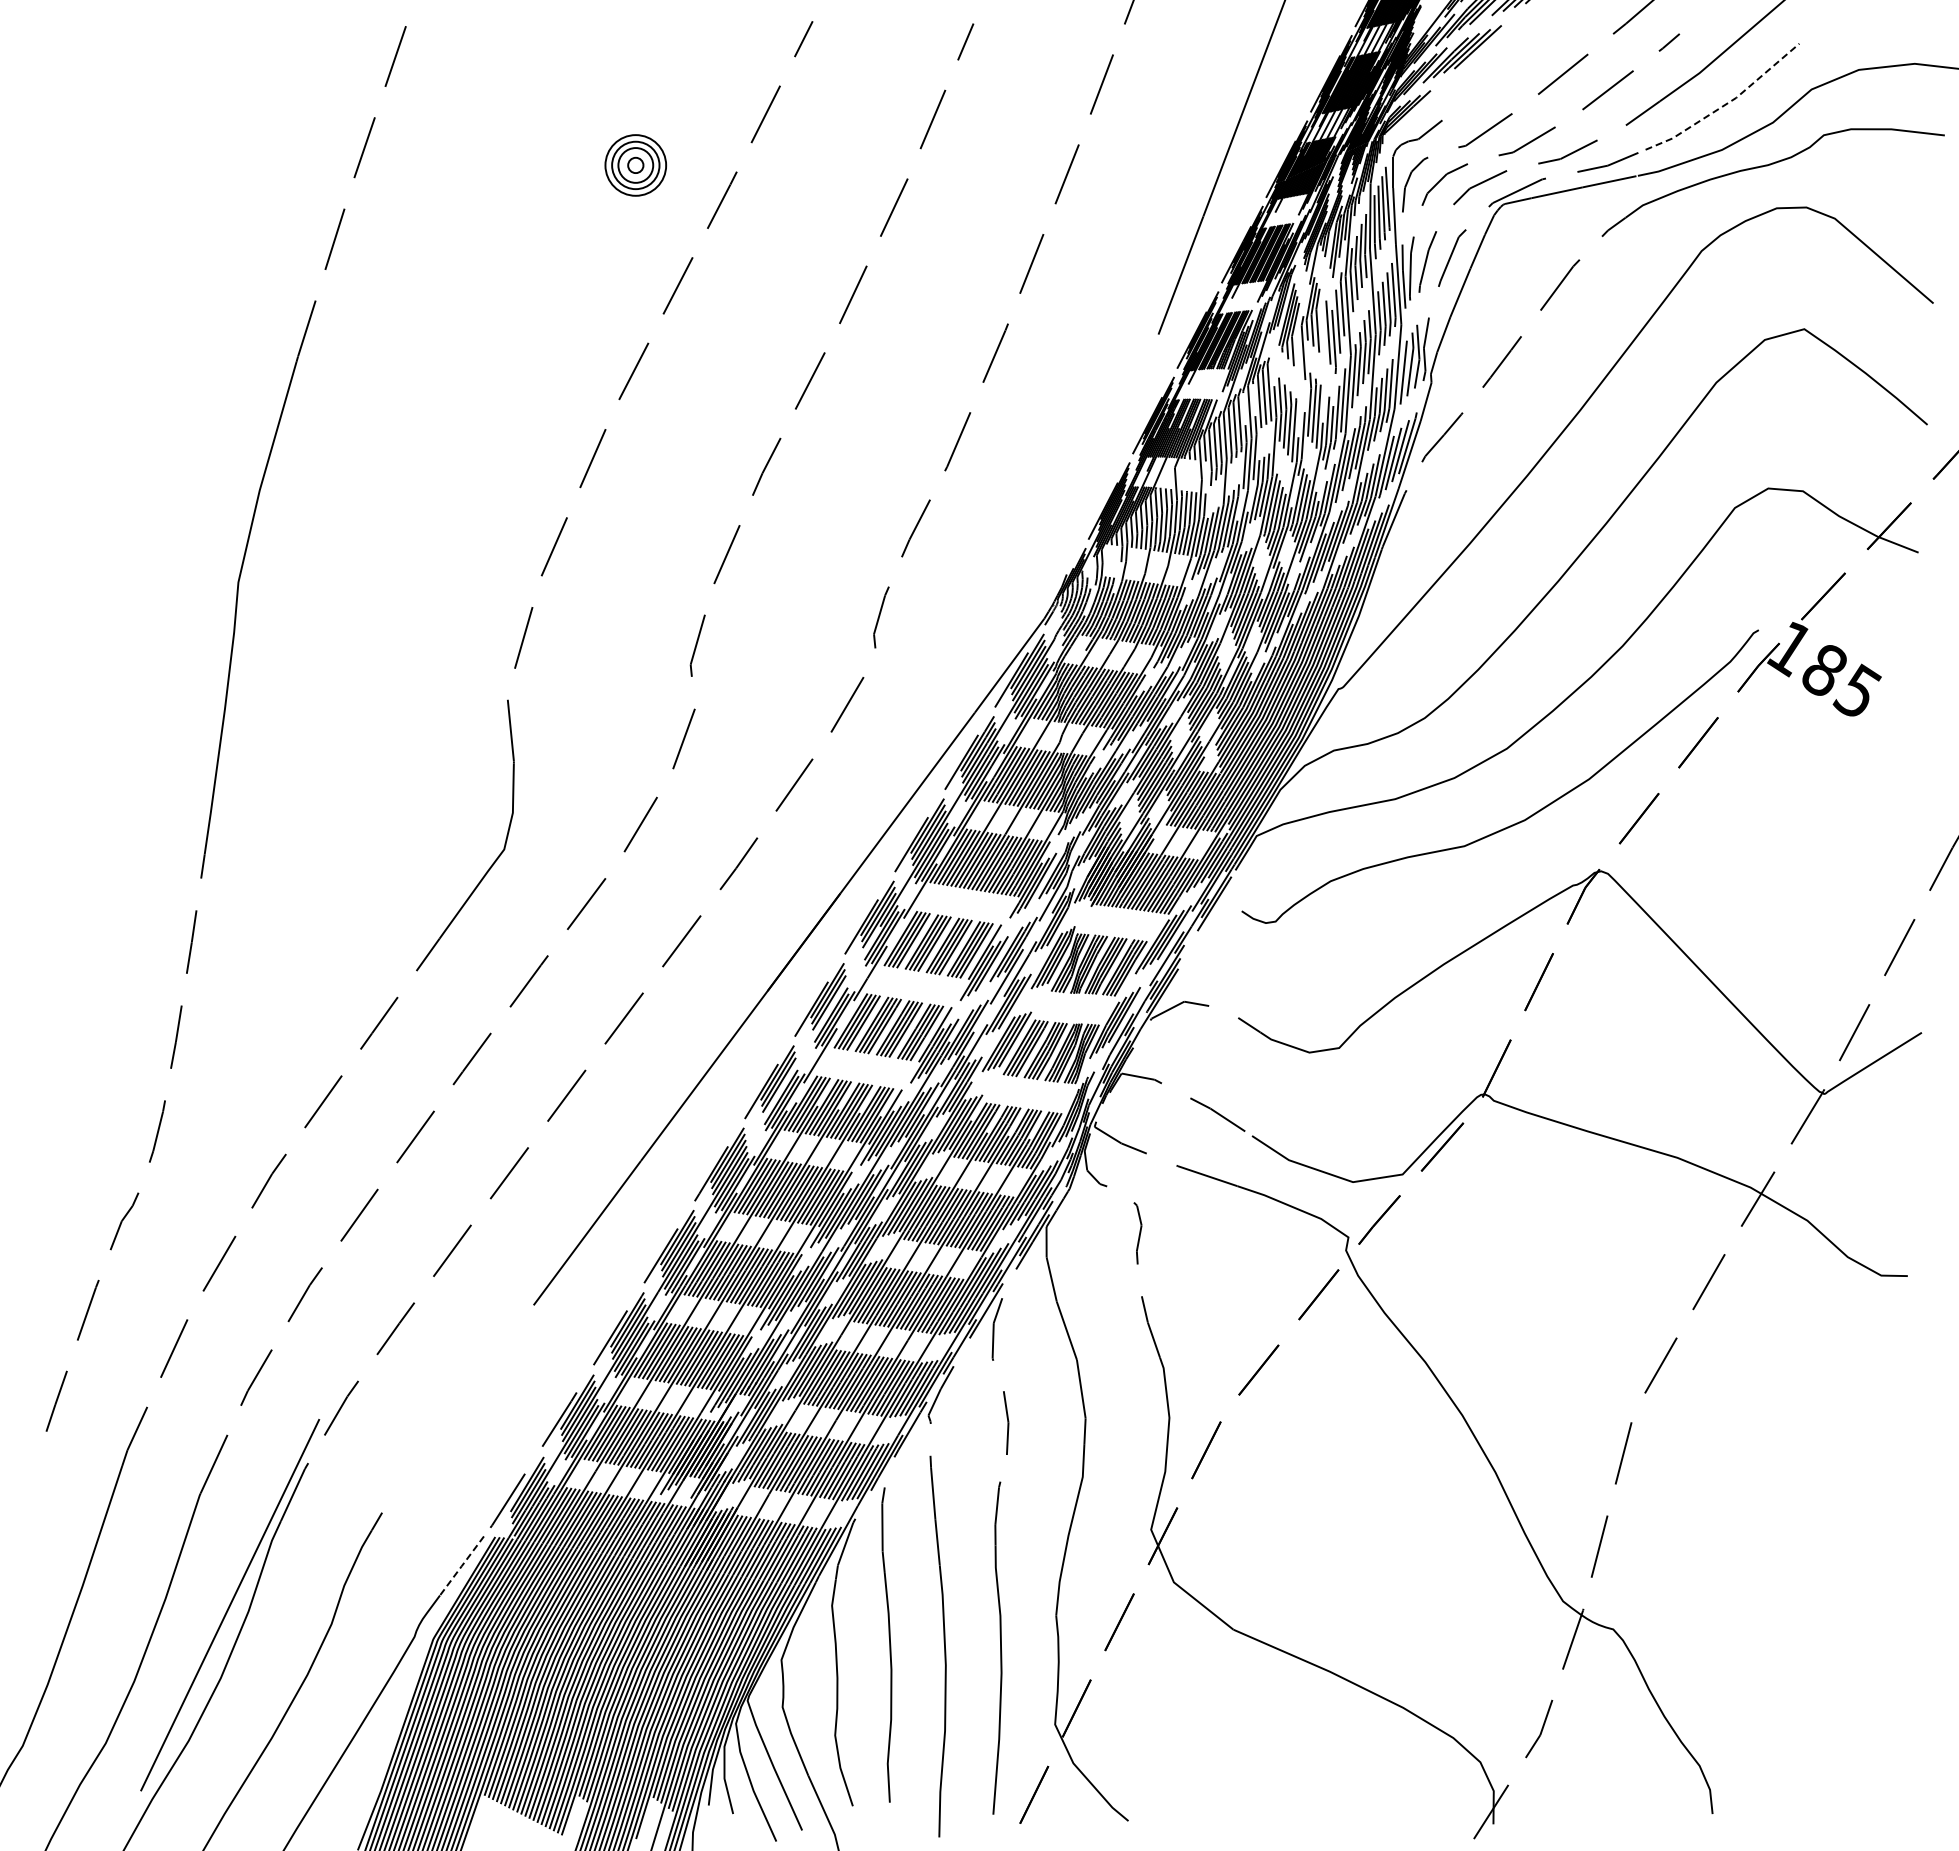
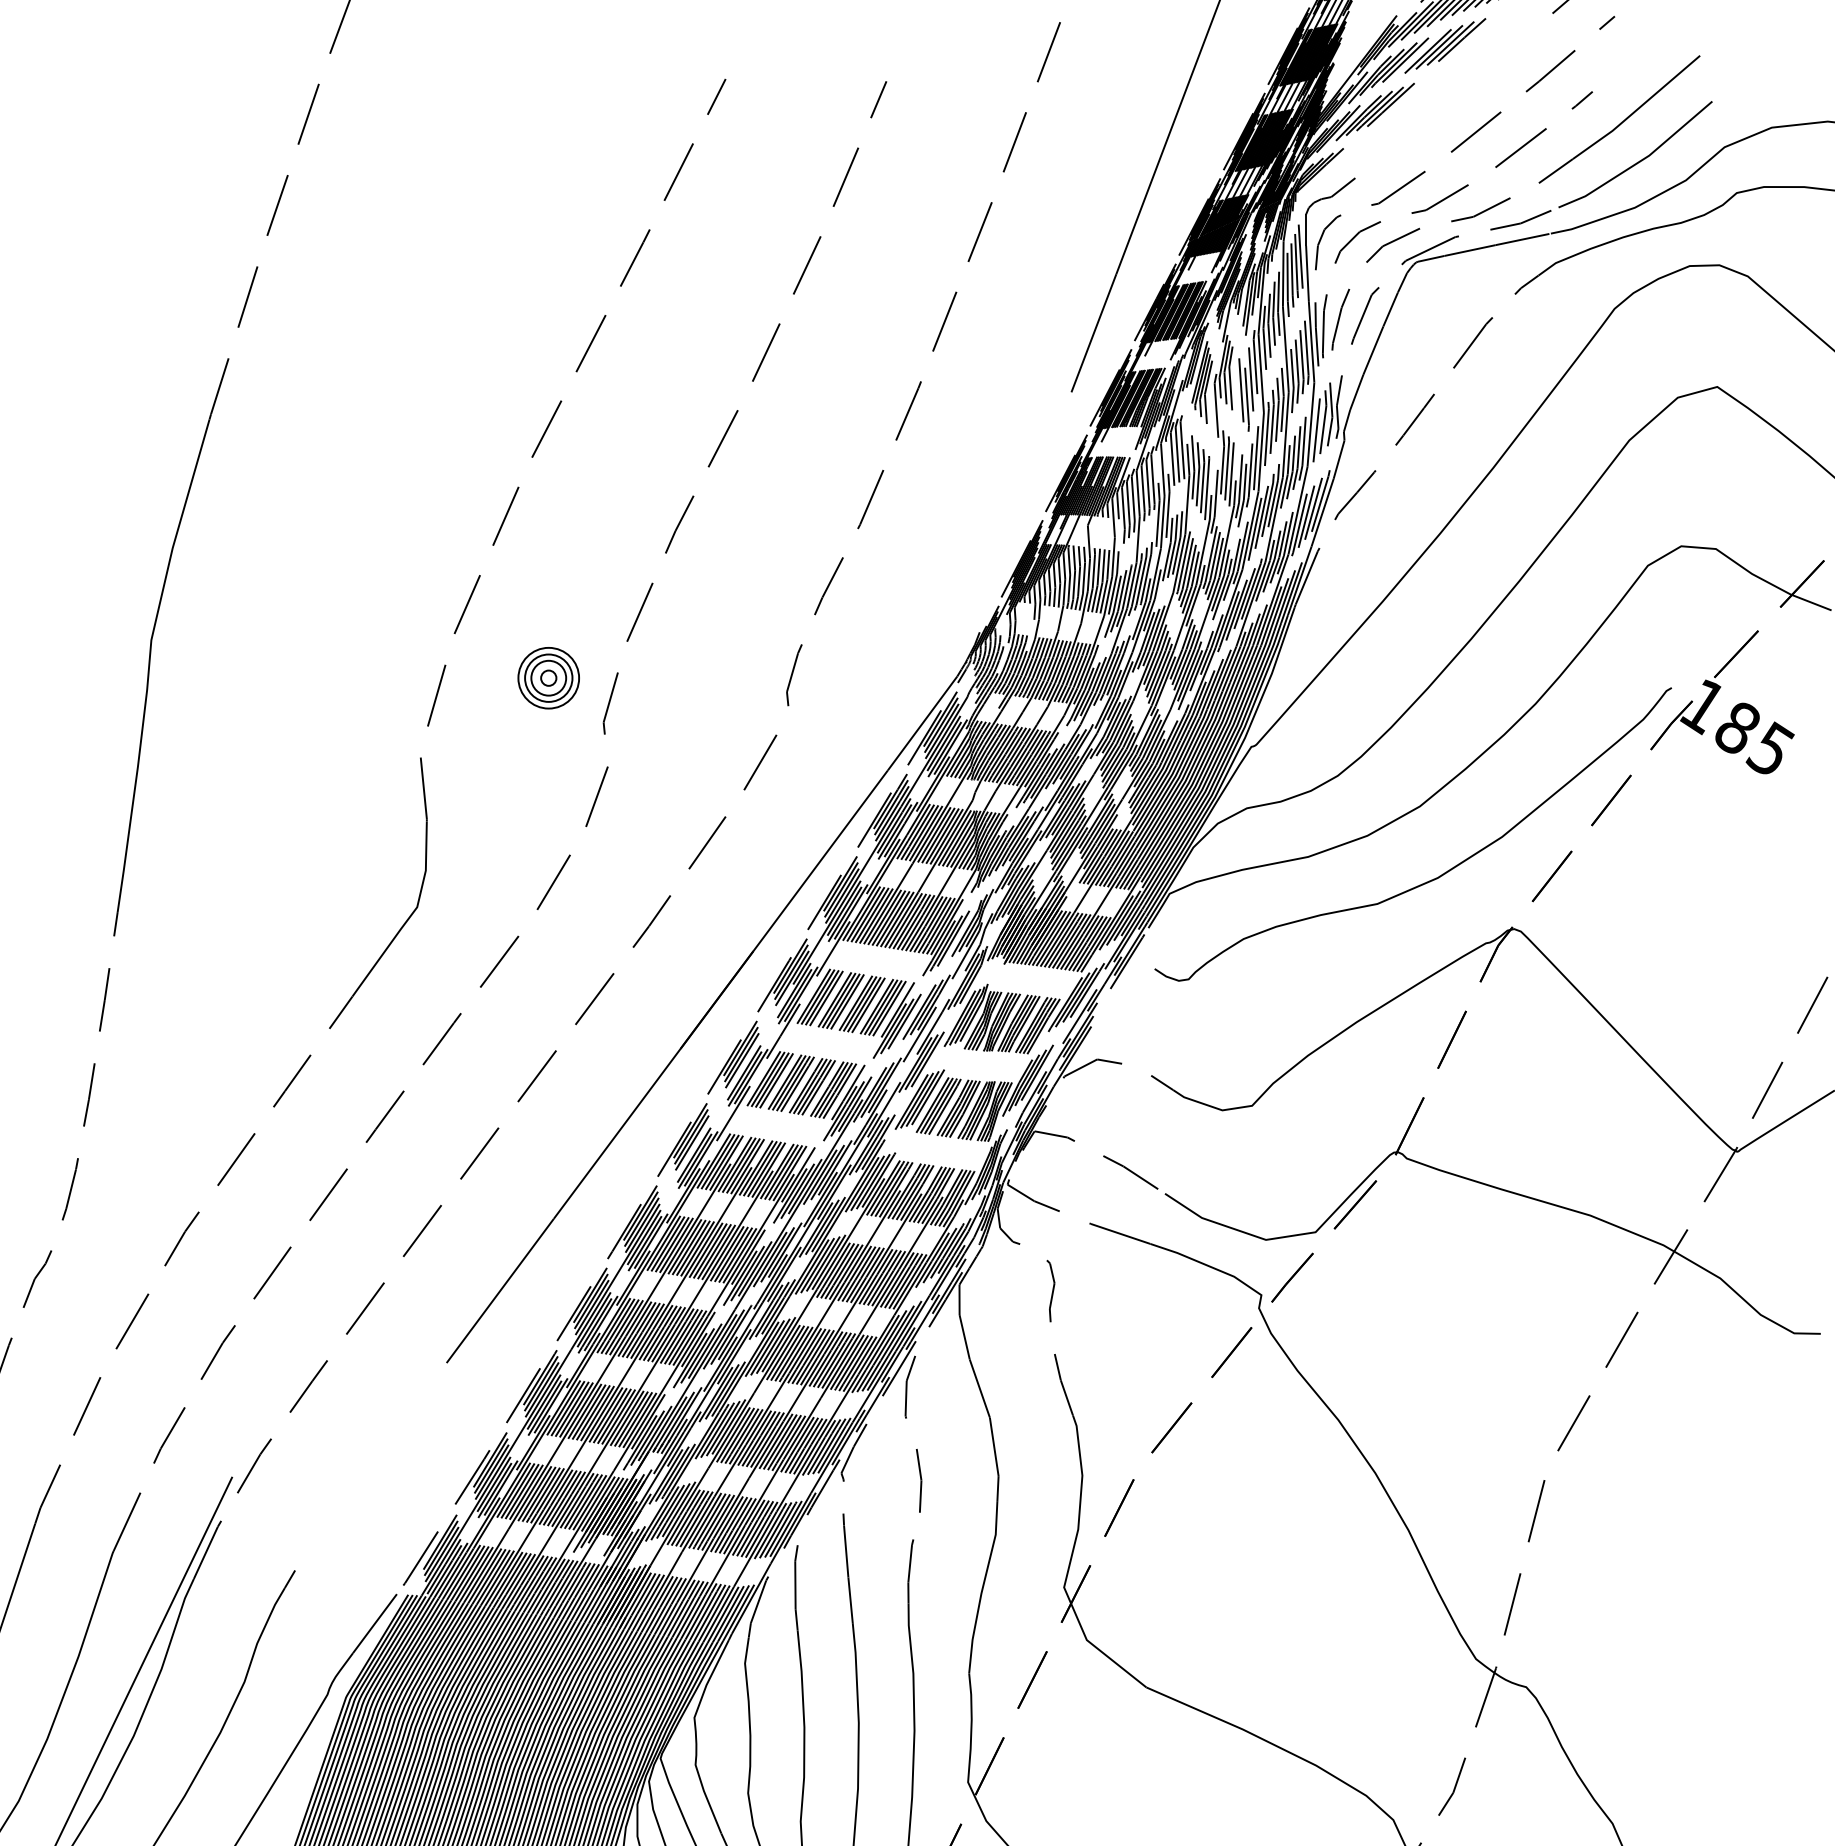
line: (1727, 103) -> (1640, 161), dashed -> solid
part: (635, 165) -> (548, 678), moved
line: (461, 1566) -> (374, 1624), dashed -> solid

